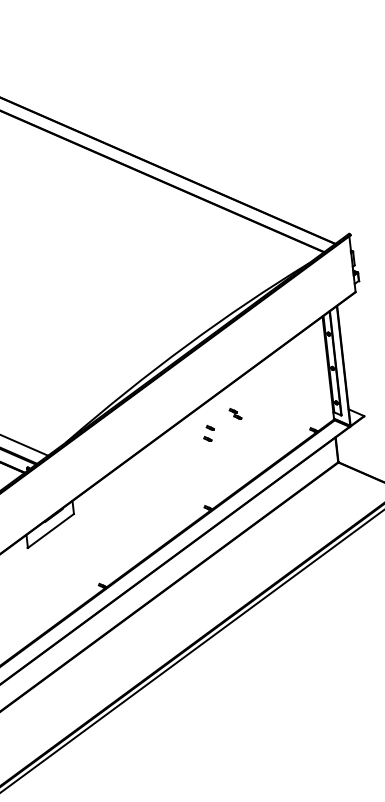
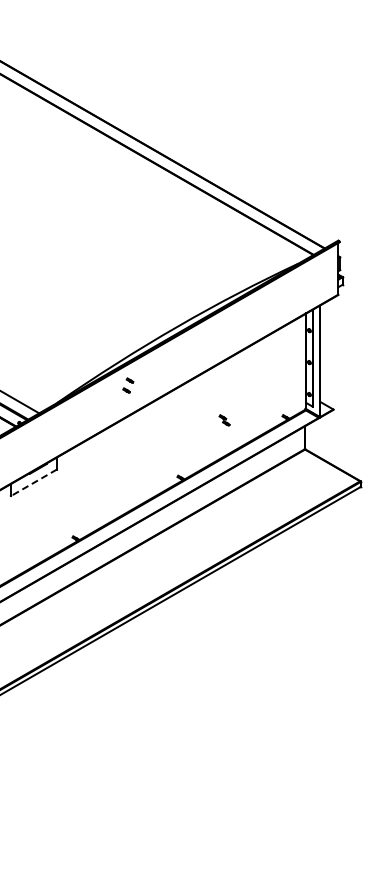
part: (235, 414) -> (224, 420), moved
part: (209, 433) -> (128, 385), moved
line: (50, 530) -> (33, 482), solid -> dashed

